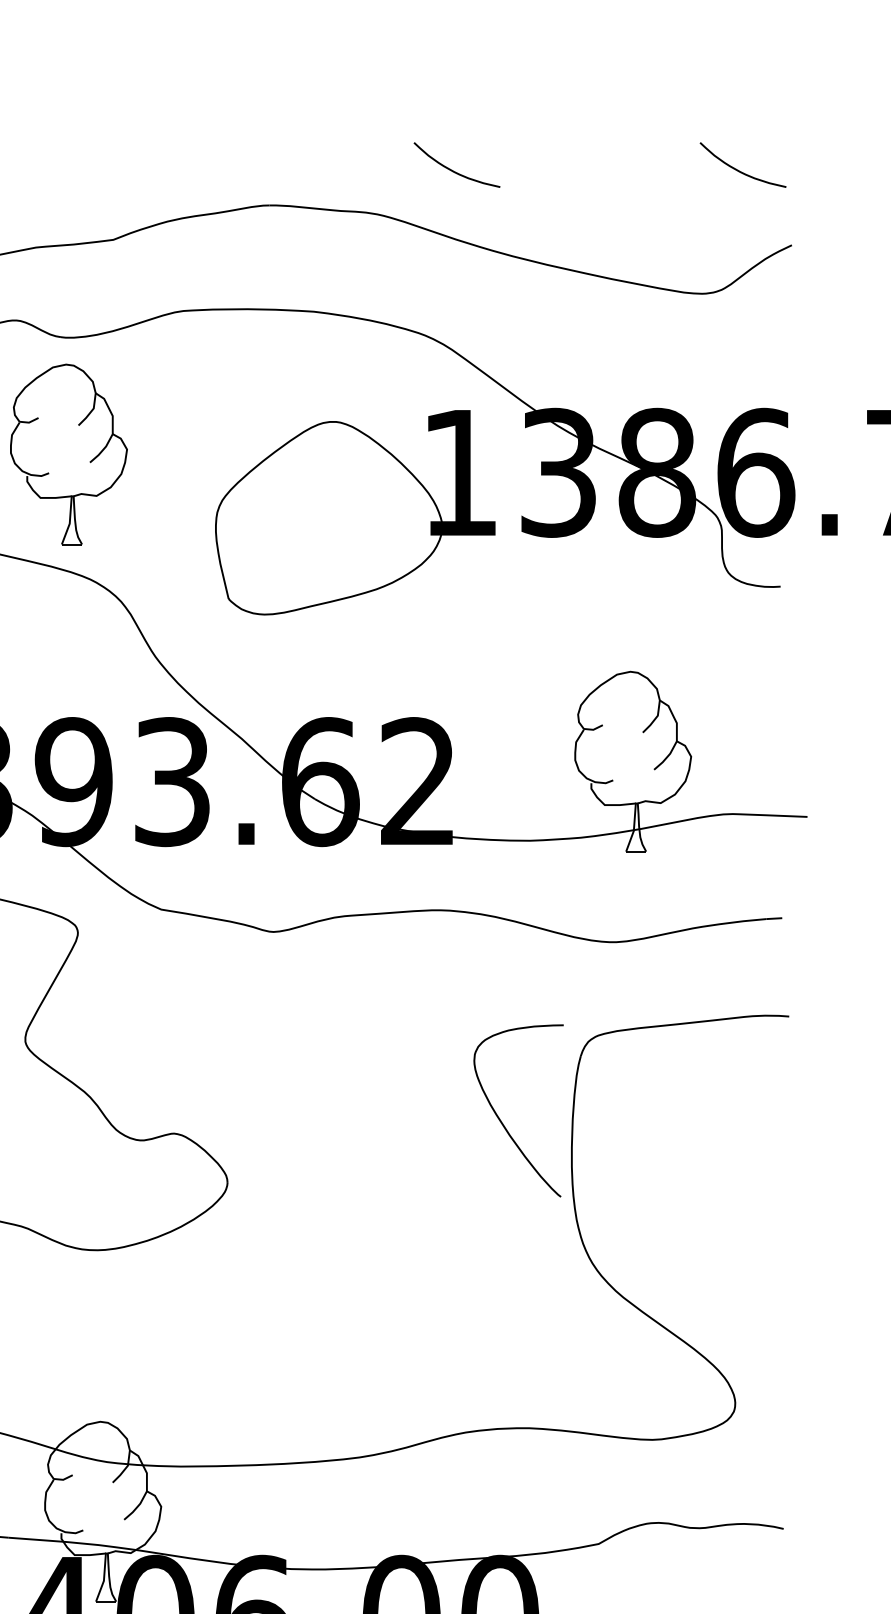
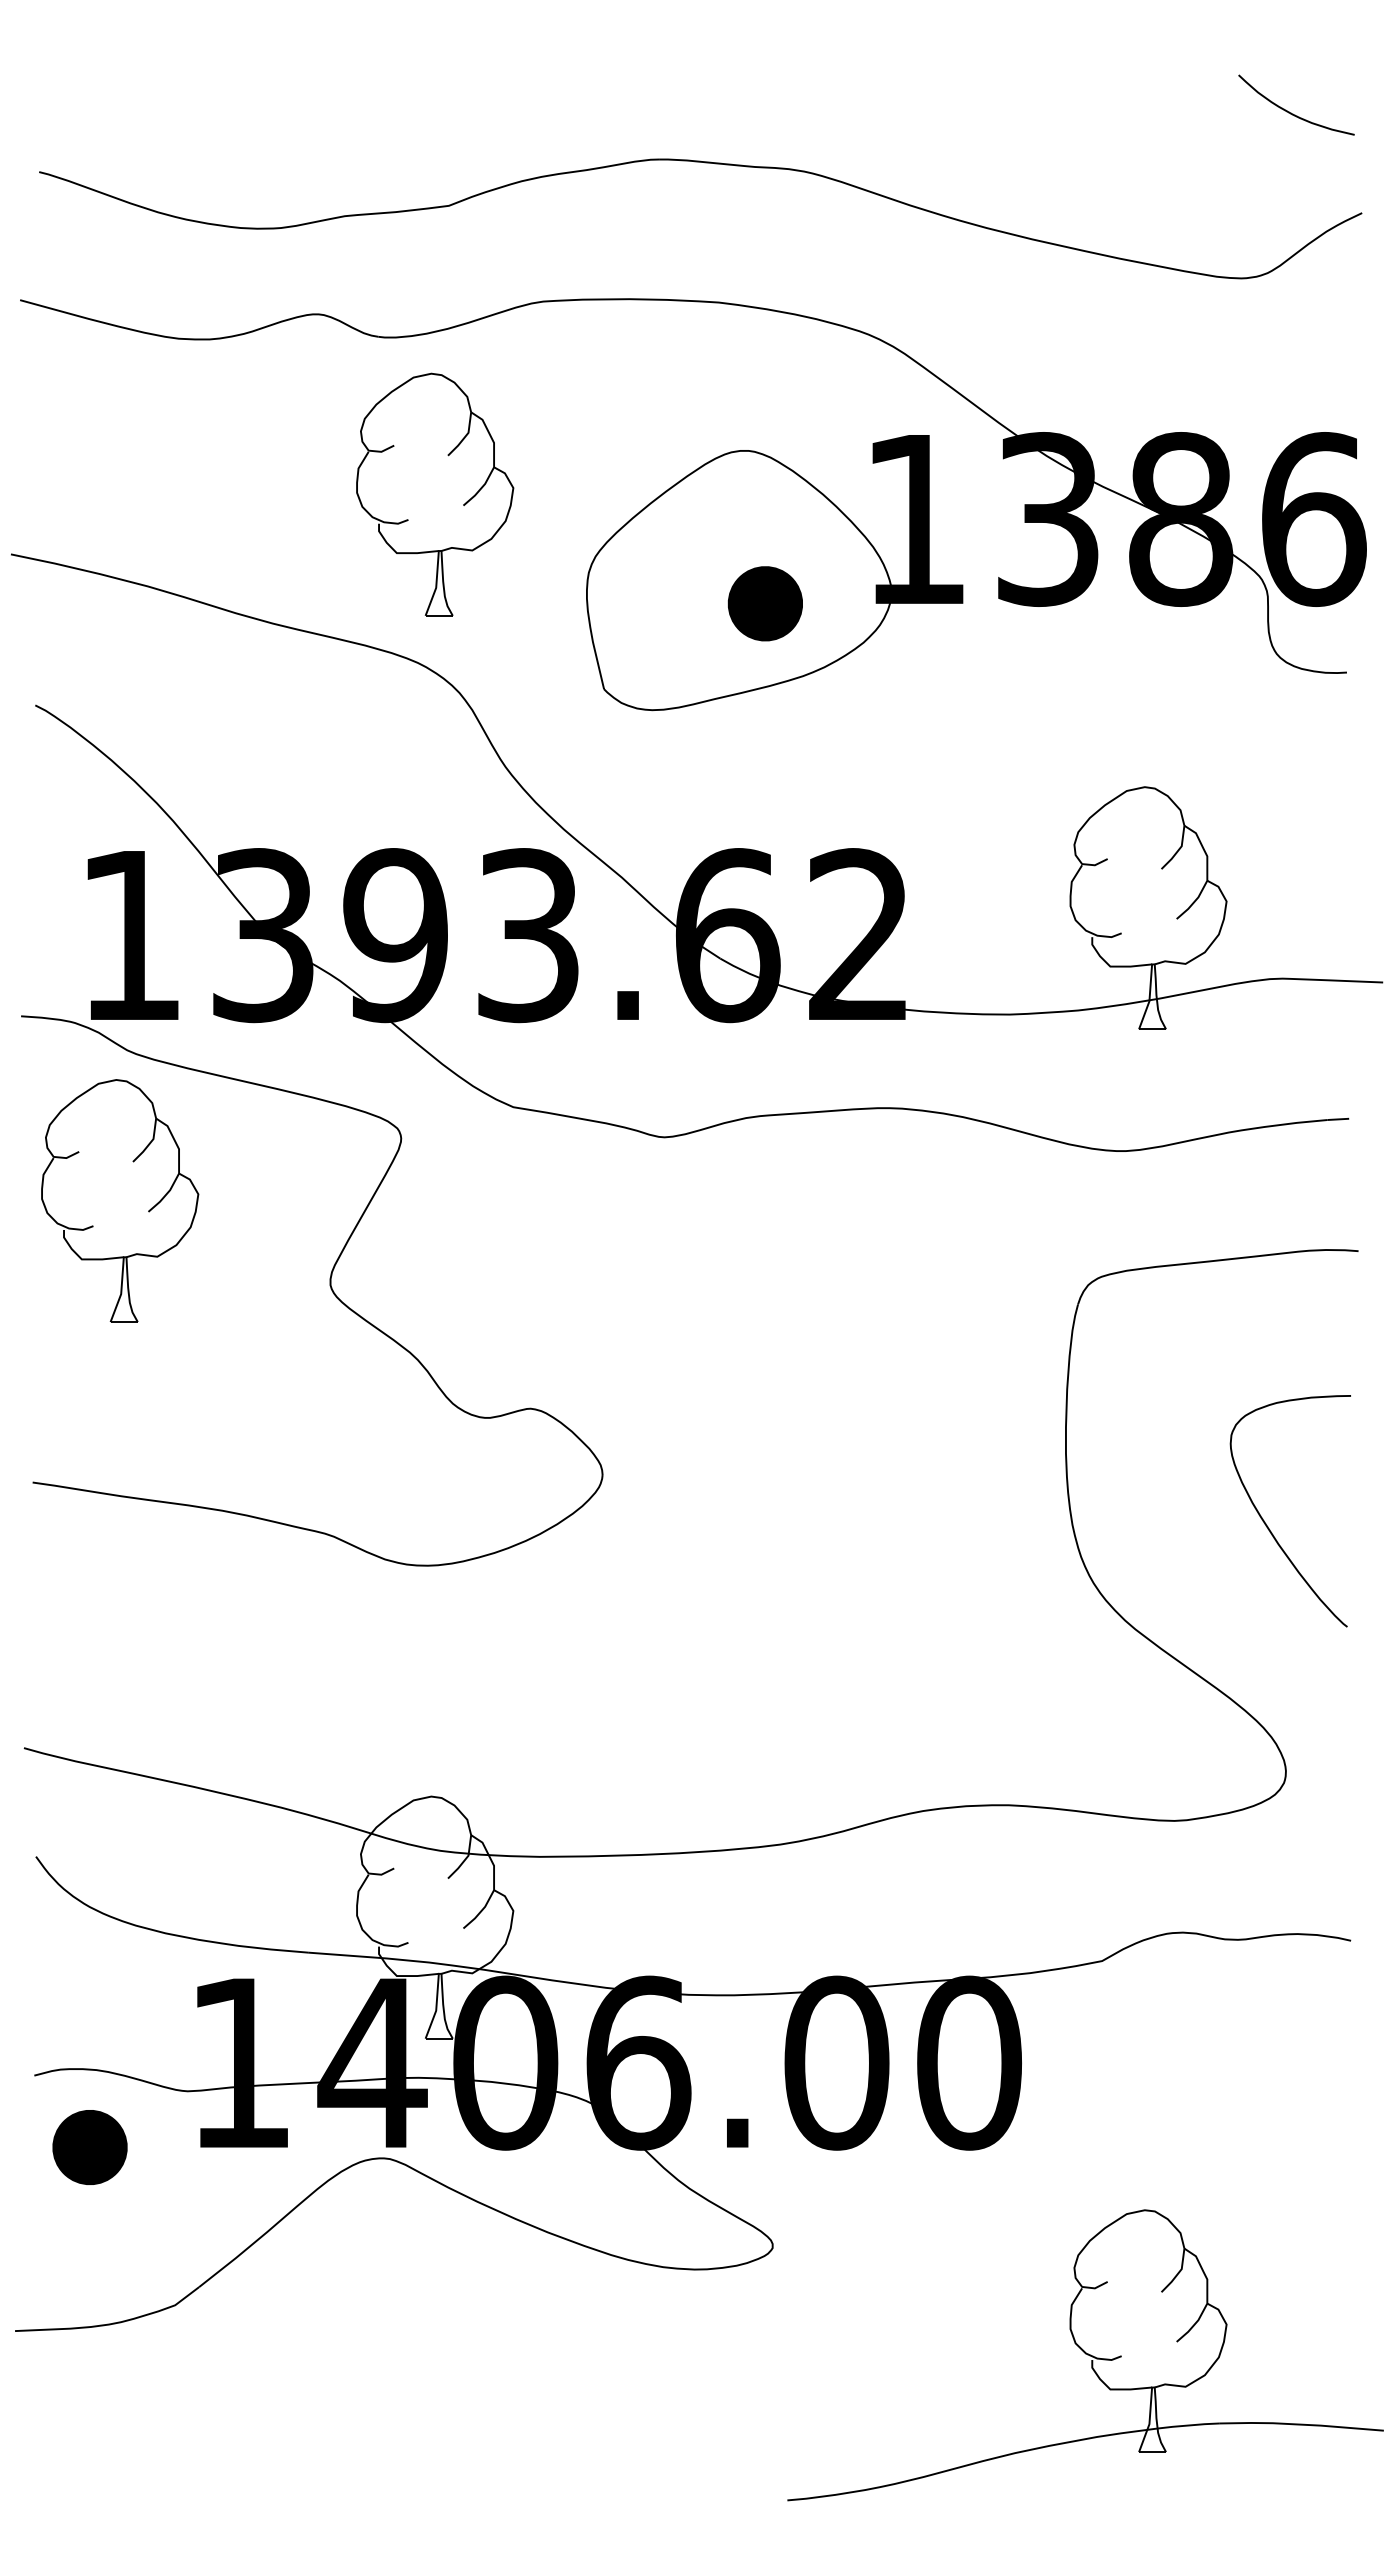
curve: (453, 170) -> (906, 112), removed
part: (90, 461) -> (463, 504), moved
part: (347, 535) -> (764, 603), added
curve: (502, 1122) -> (1268, 1526), moved

